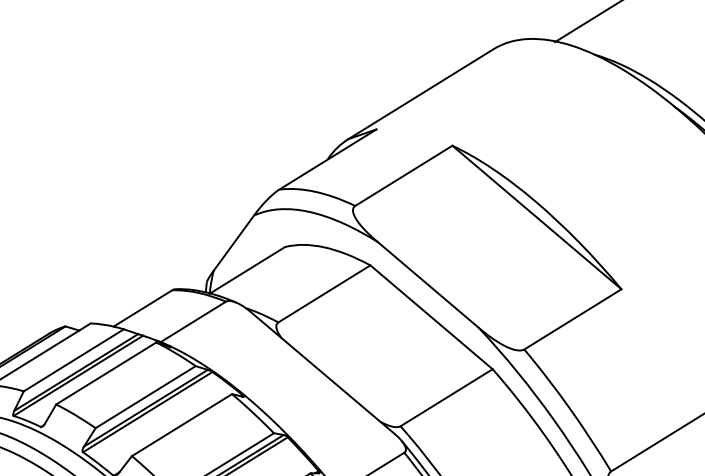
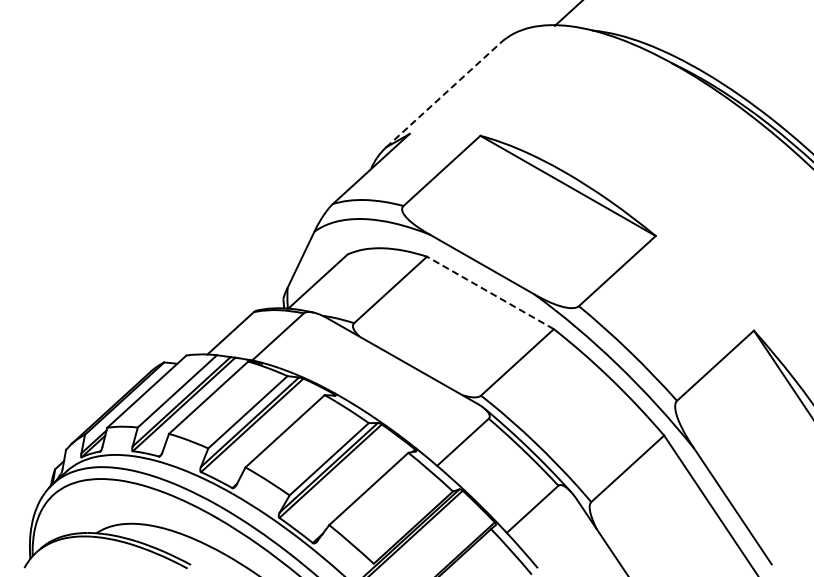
line: (420, 93) -> (443, 94), solid -> dashed
line: (431, 316) -> (490, 292), solid -> dashed

